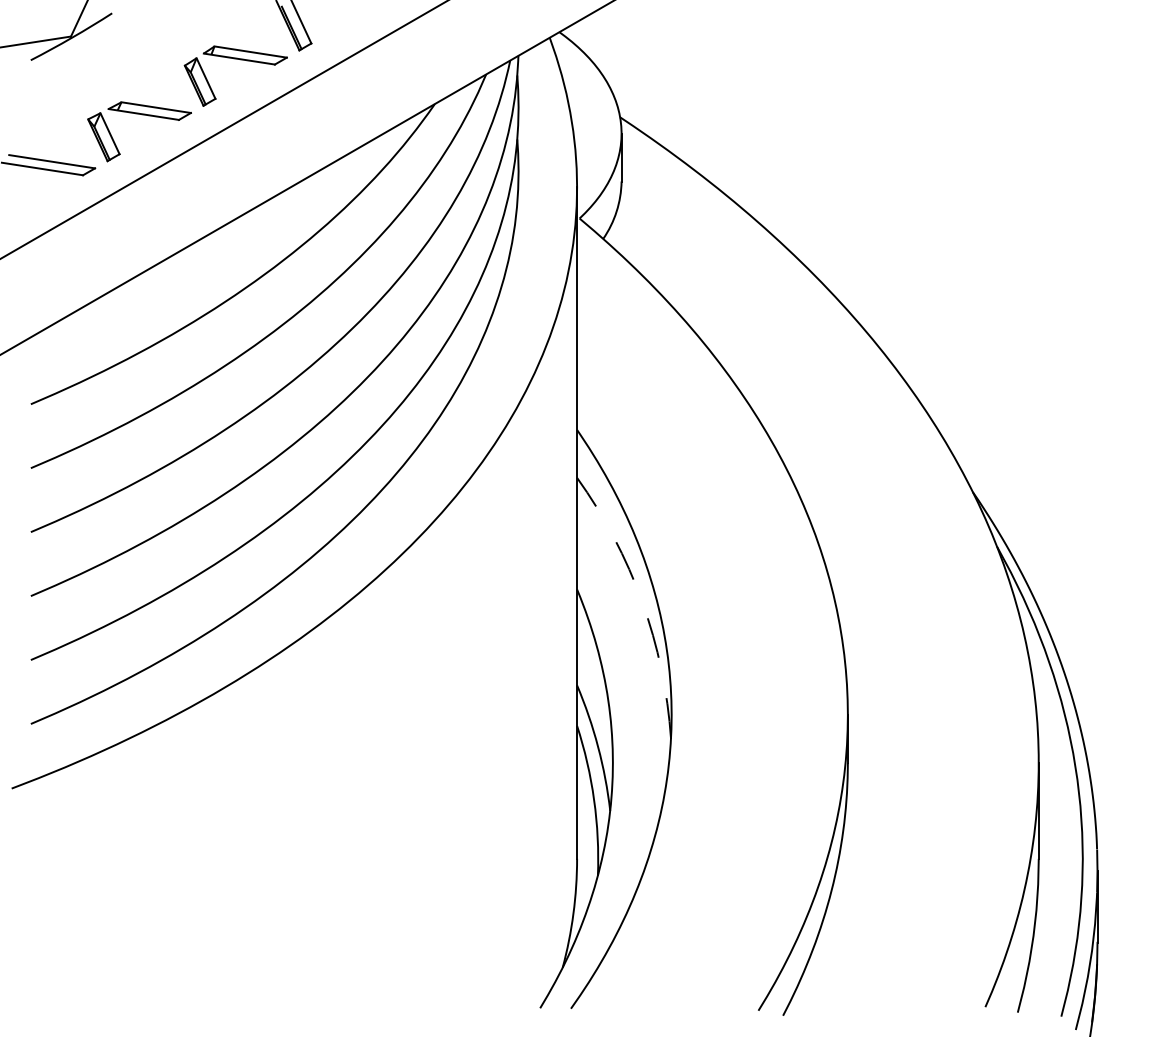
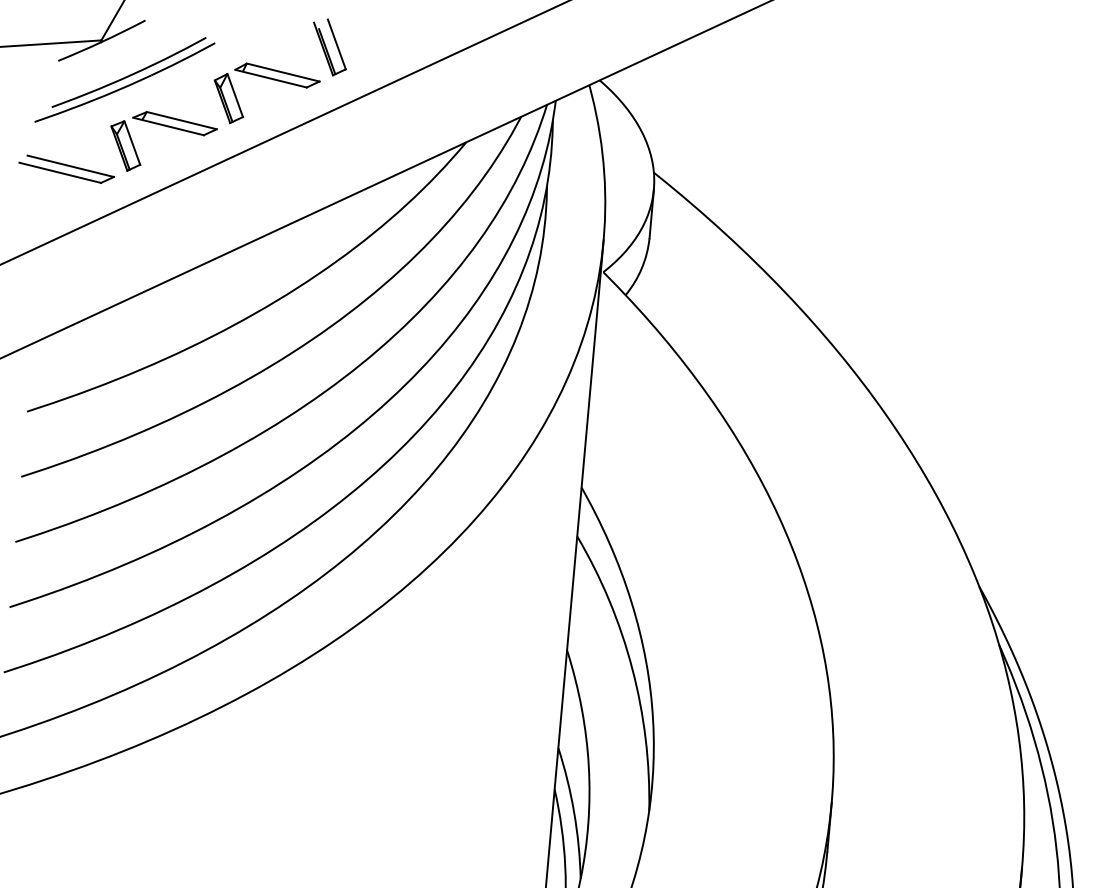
part: (97, 73) -> (125, 80), added
arc: (642, 601) -> (632, 668), dashed -> solid

